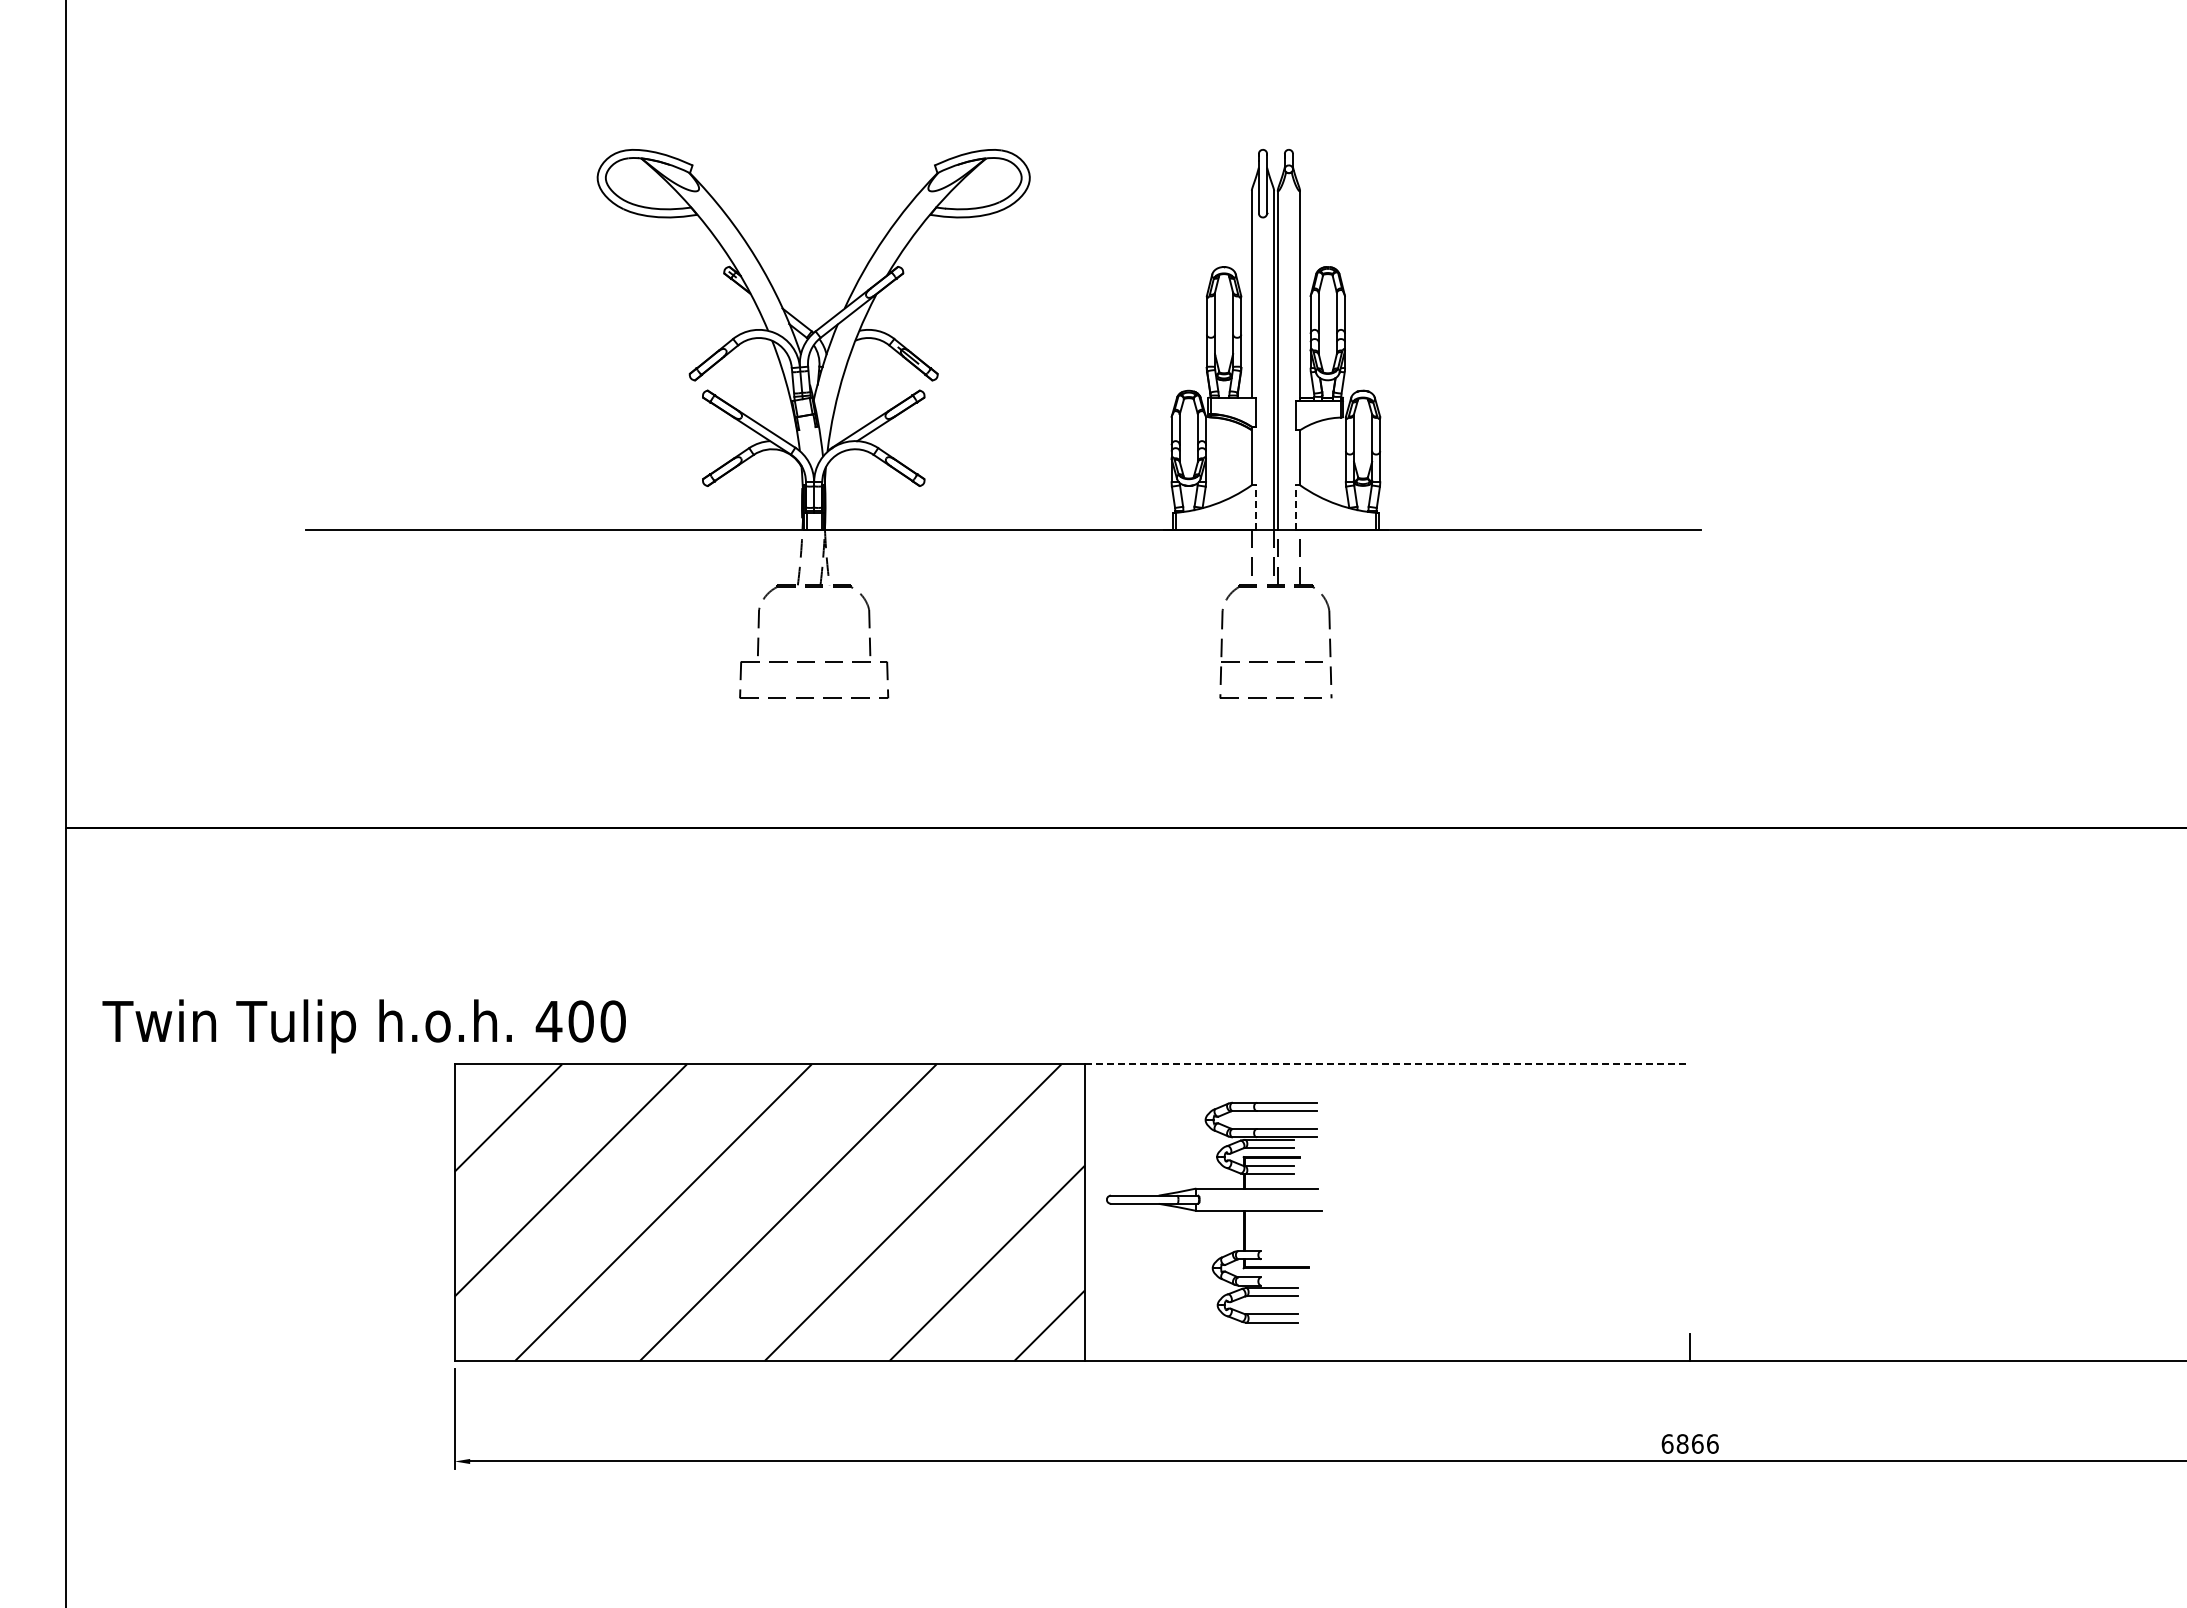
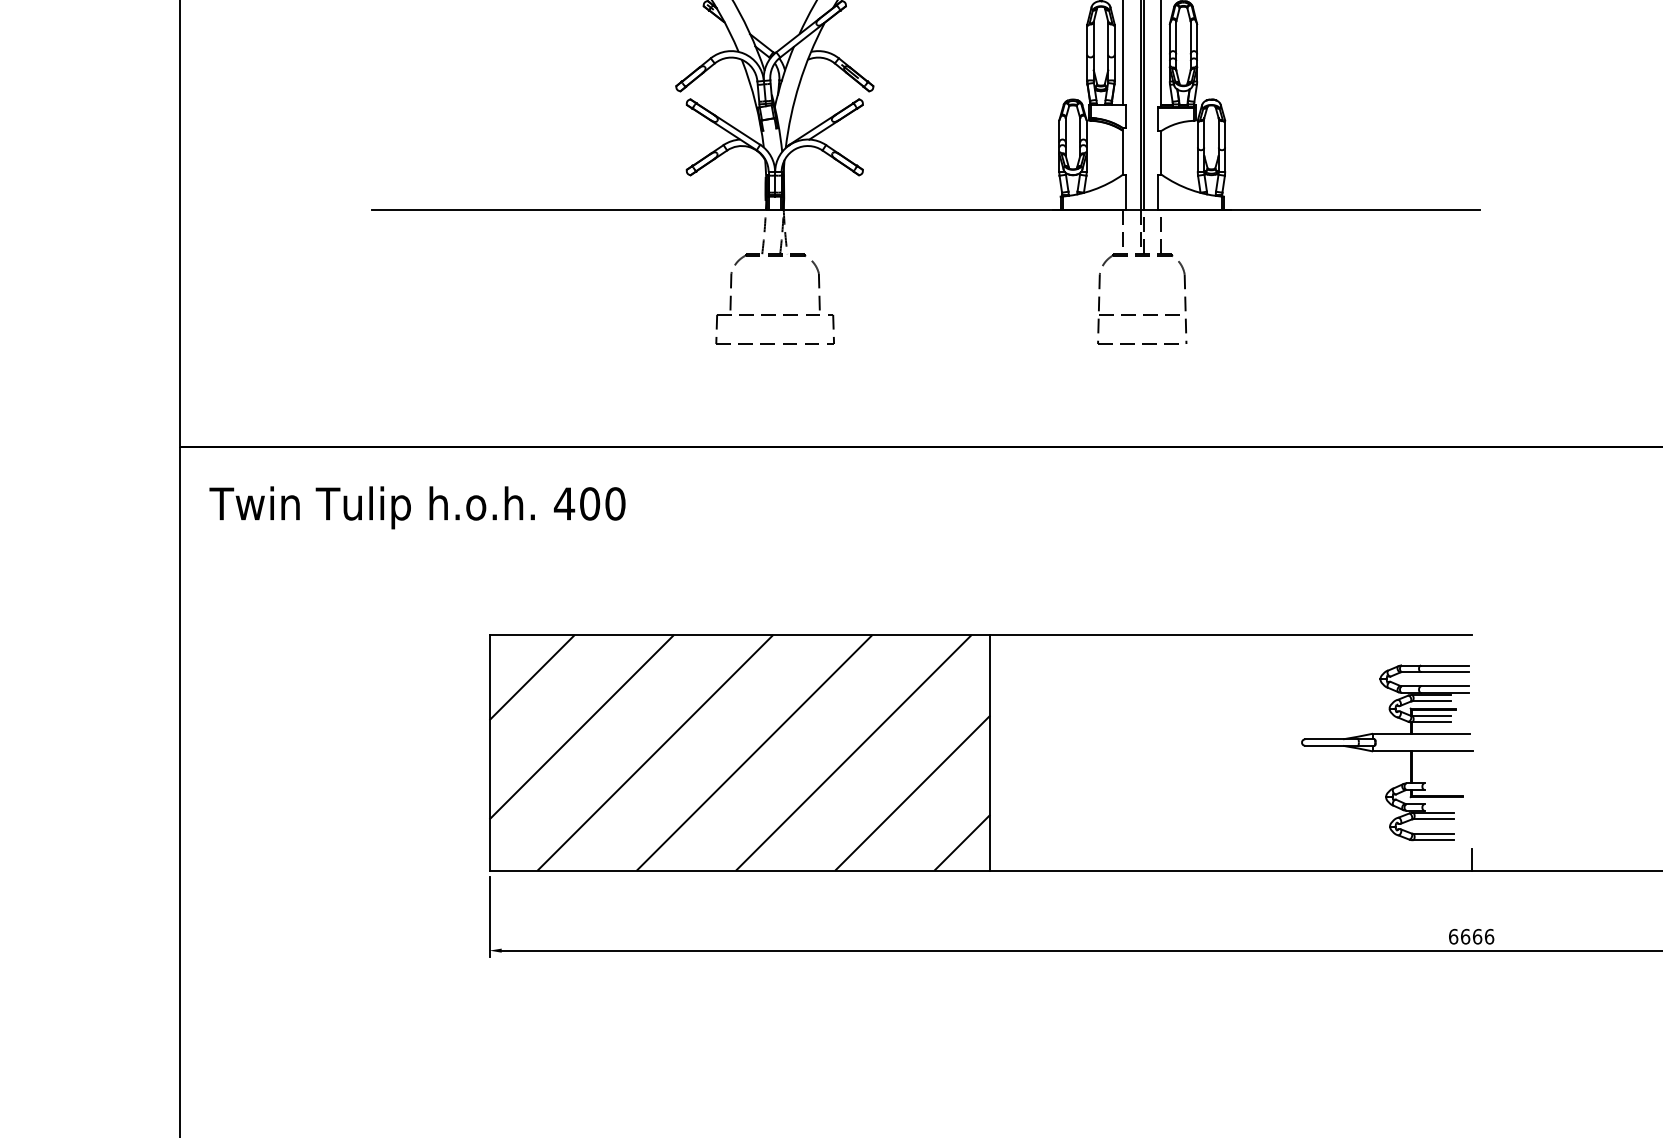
line: (1255, 506) -> (1125, 191), dashed -> solid
line: (1296, 506) -> (1158, 191), dashed -> solid
text: (363, 1026) -> (416, 507), moved
line: (1387, 1064) -> (1230, 635), dashed -> solid
part: (1214, 1212) -> (1387, 752), moved
text: (1682, 1443) -> (1465, 936), 6866 -> 6666

